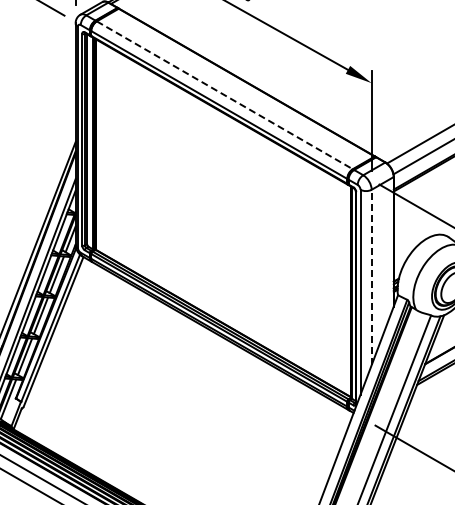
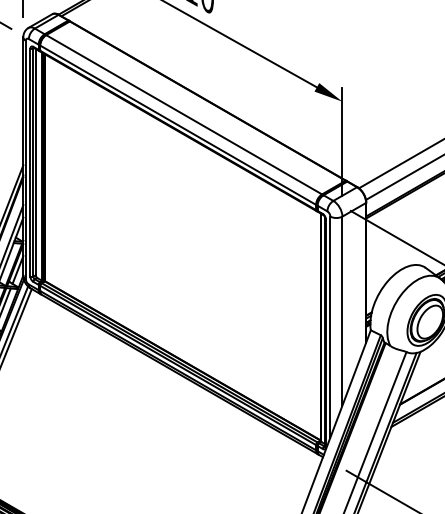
line: (224, 95) -> (183, 114), dashed -> solid
line: (371, 277) -> (342, 311), dashed -> solid

